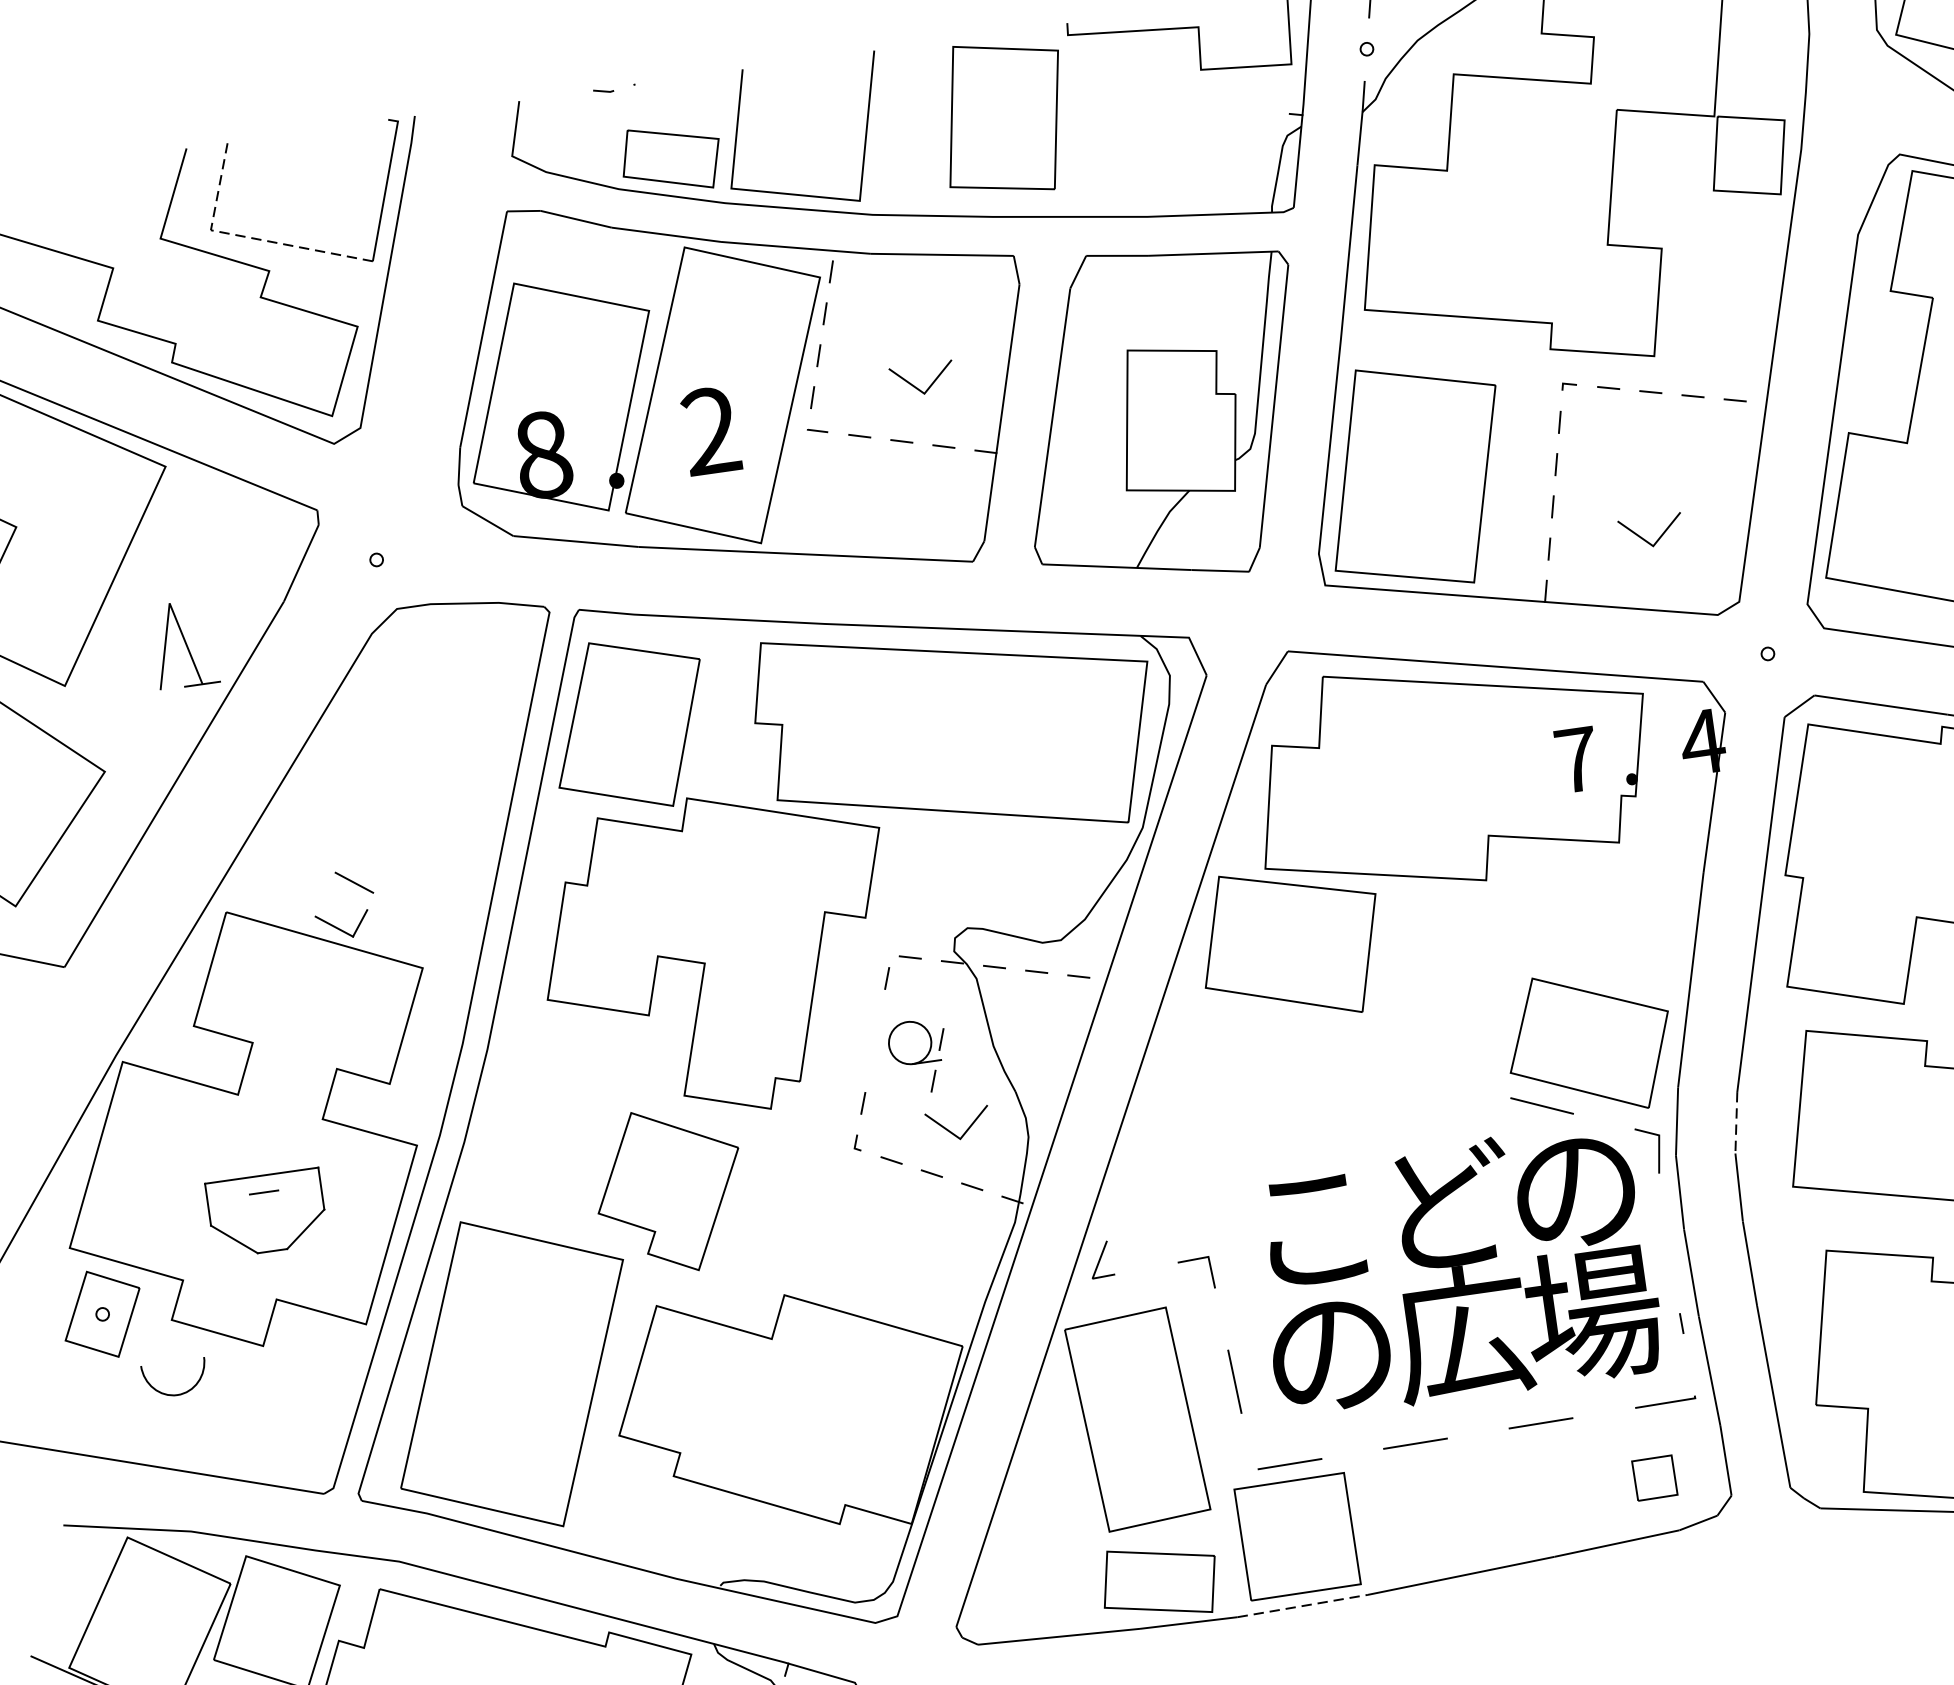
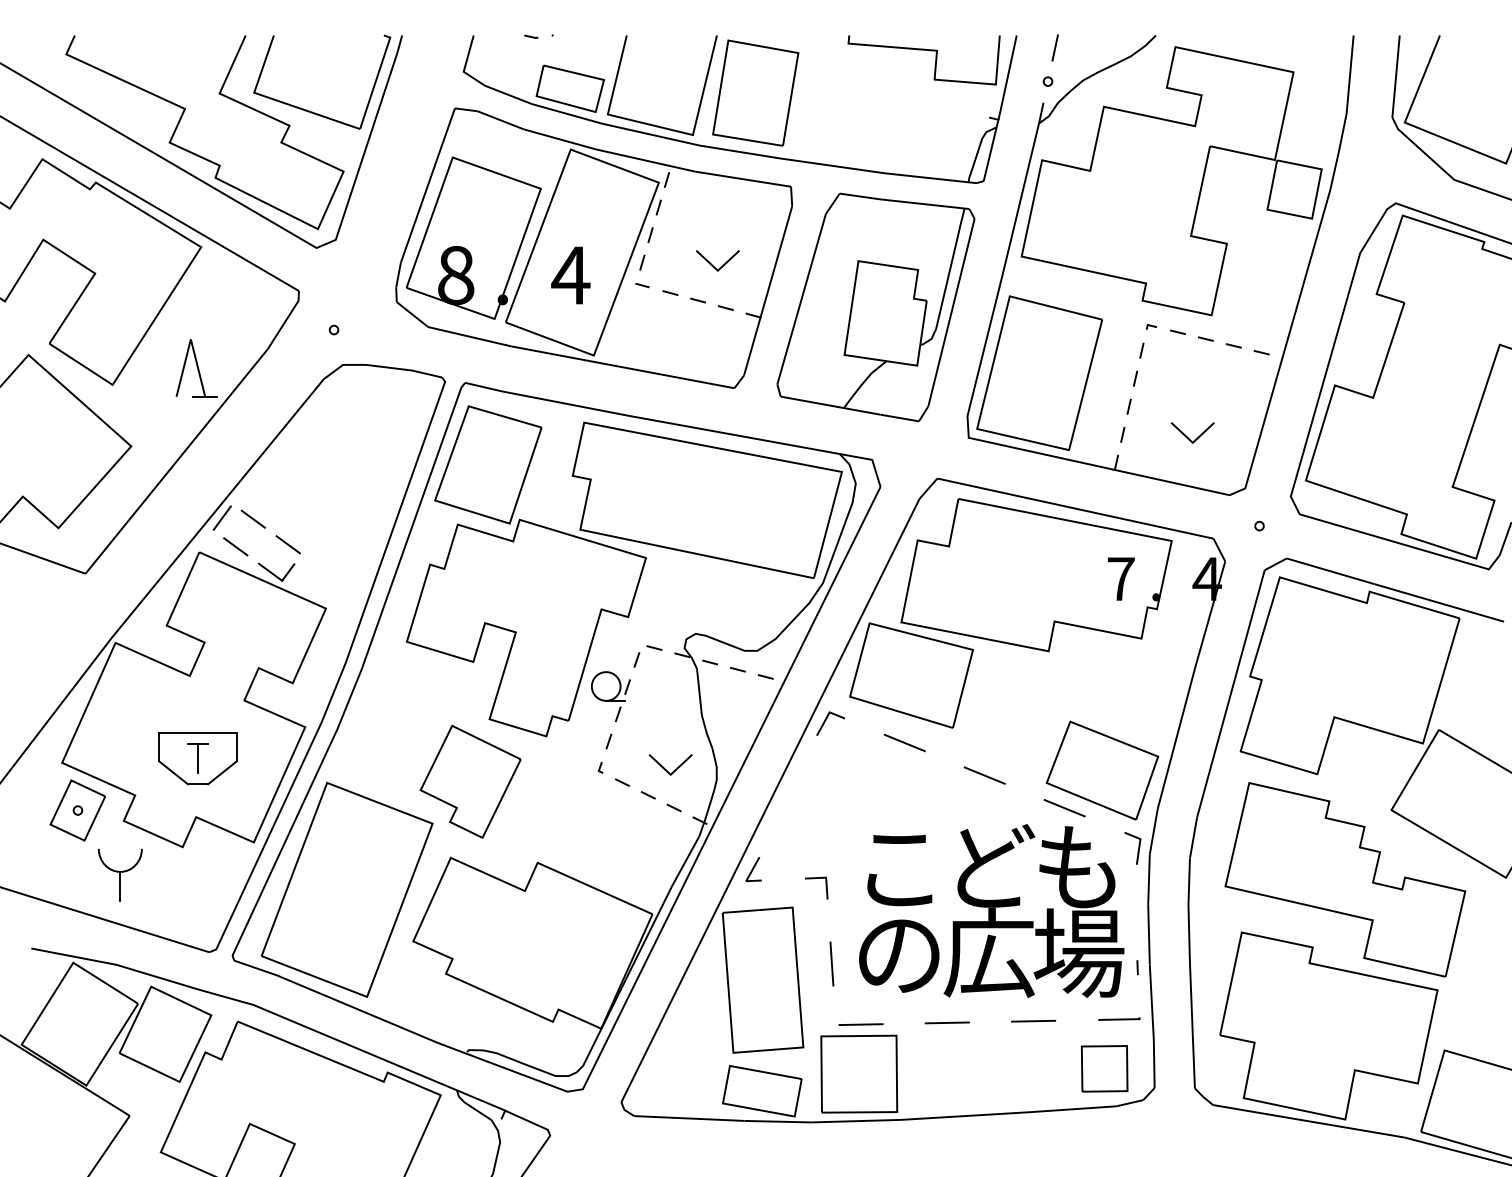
part: (1003, 117) -> (755, 92), moved
line: (246, 236) -> (277, 100), dashed -> solid
text: (710, 429) -> (570, 274), 2 -> 4
line: (298, 851) -> (253, 518), added
line: (251, 856) -> (221, 517), added
line: (277, 896) -> (235, 546), added
line: (1176, 1027) -> (826, 720), added
line: (1294, 1043) -> (904, 742), added
part: (918, 1056) -> (610, 696), moved
line: (1418, 1074) -> (984, 775), added
line: (1736, 1123) -> (1193, 838), dashed -> solid
text: (1574, 1189) -> (1078, 867), の -> も
line: (267, 1213) -> (198, 758), added
line: (180, 1414) -> (120, 885), added
part: (1654, 1477) -> (1104, 1068), size x1.67
line: (1303, 1606) -> (856, 1121), dashed -> solid

